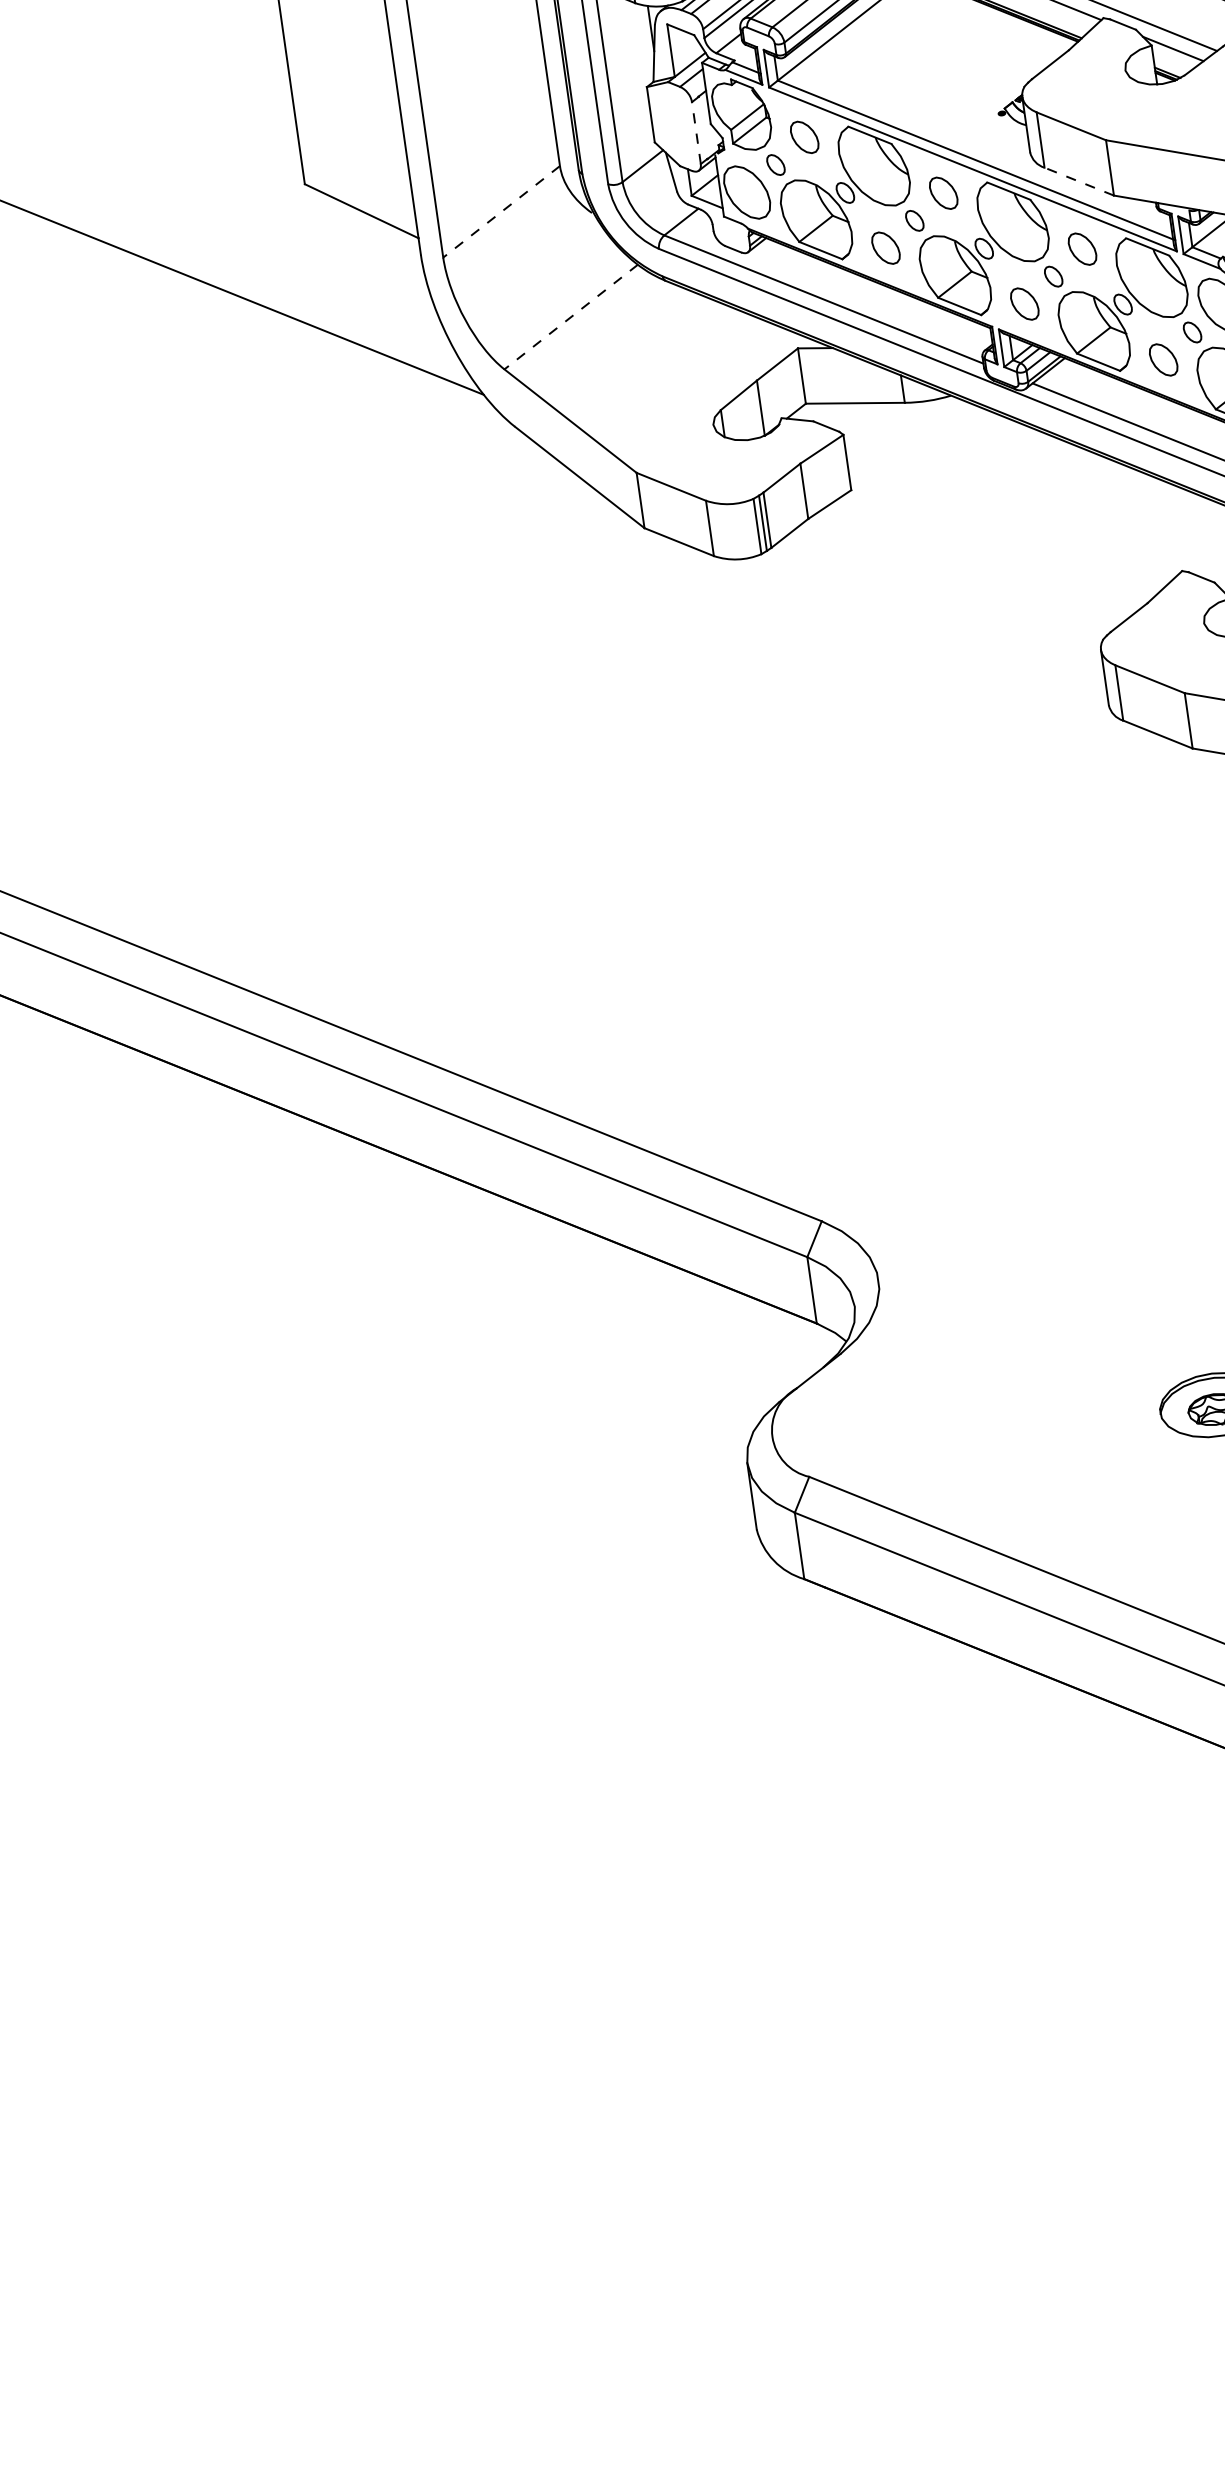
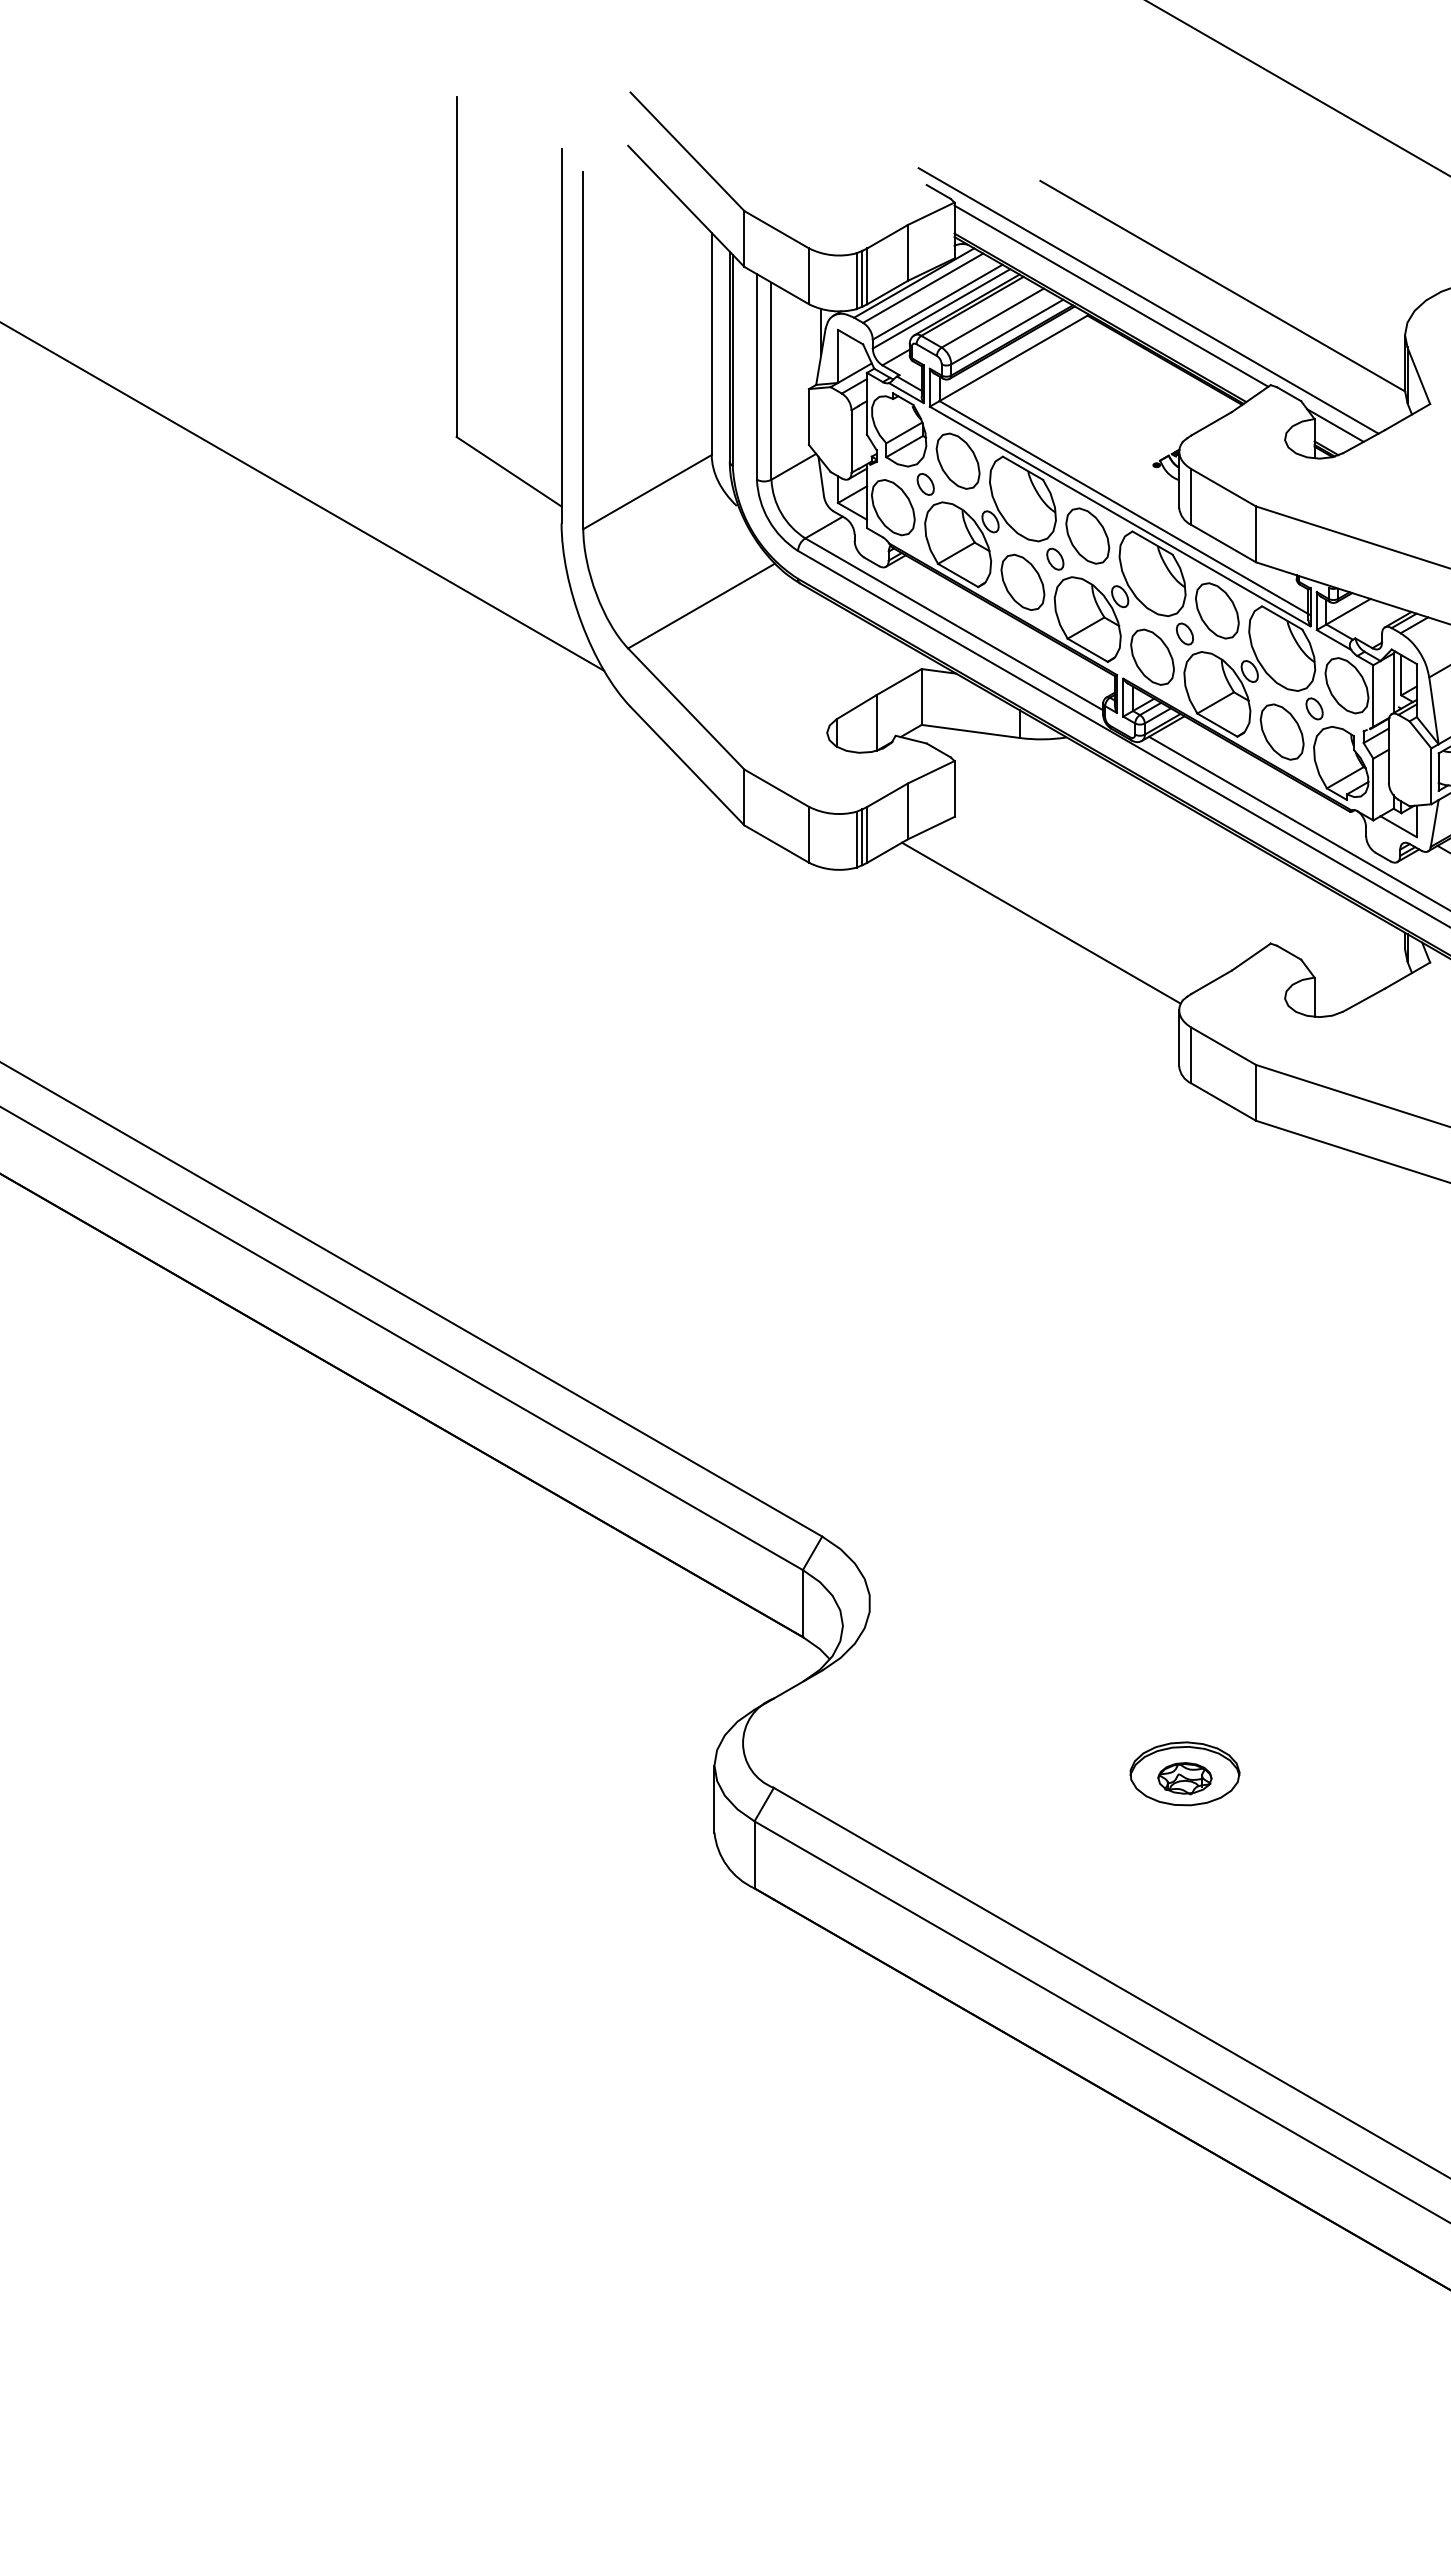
line: (696, 132) -> (851, 441), dashed -> solid
part: (804, 136) -> (957, 460), size x1.67
line: (1079, 181) -> (1223, 543), dashed -> solid
part: (943, 192) -> (1087, 535), size x1.67
line: (501, 212) -> (647, 492), dashed -> solid
part: (885, 247) -> (1022, 581), size x1.67
part: (1082, 248) -> (1217, 610), size x1.67
part: (1024, 303) -> (1152, 656), size x1.67
line: (571, 317) -> (701, 606), dashed -> solid
part: (1162, 359) -> (1281, 731), size x1.67
line: (952, 582) -> (1041, 922), added

